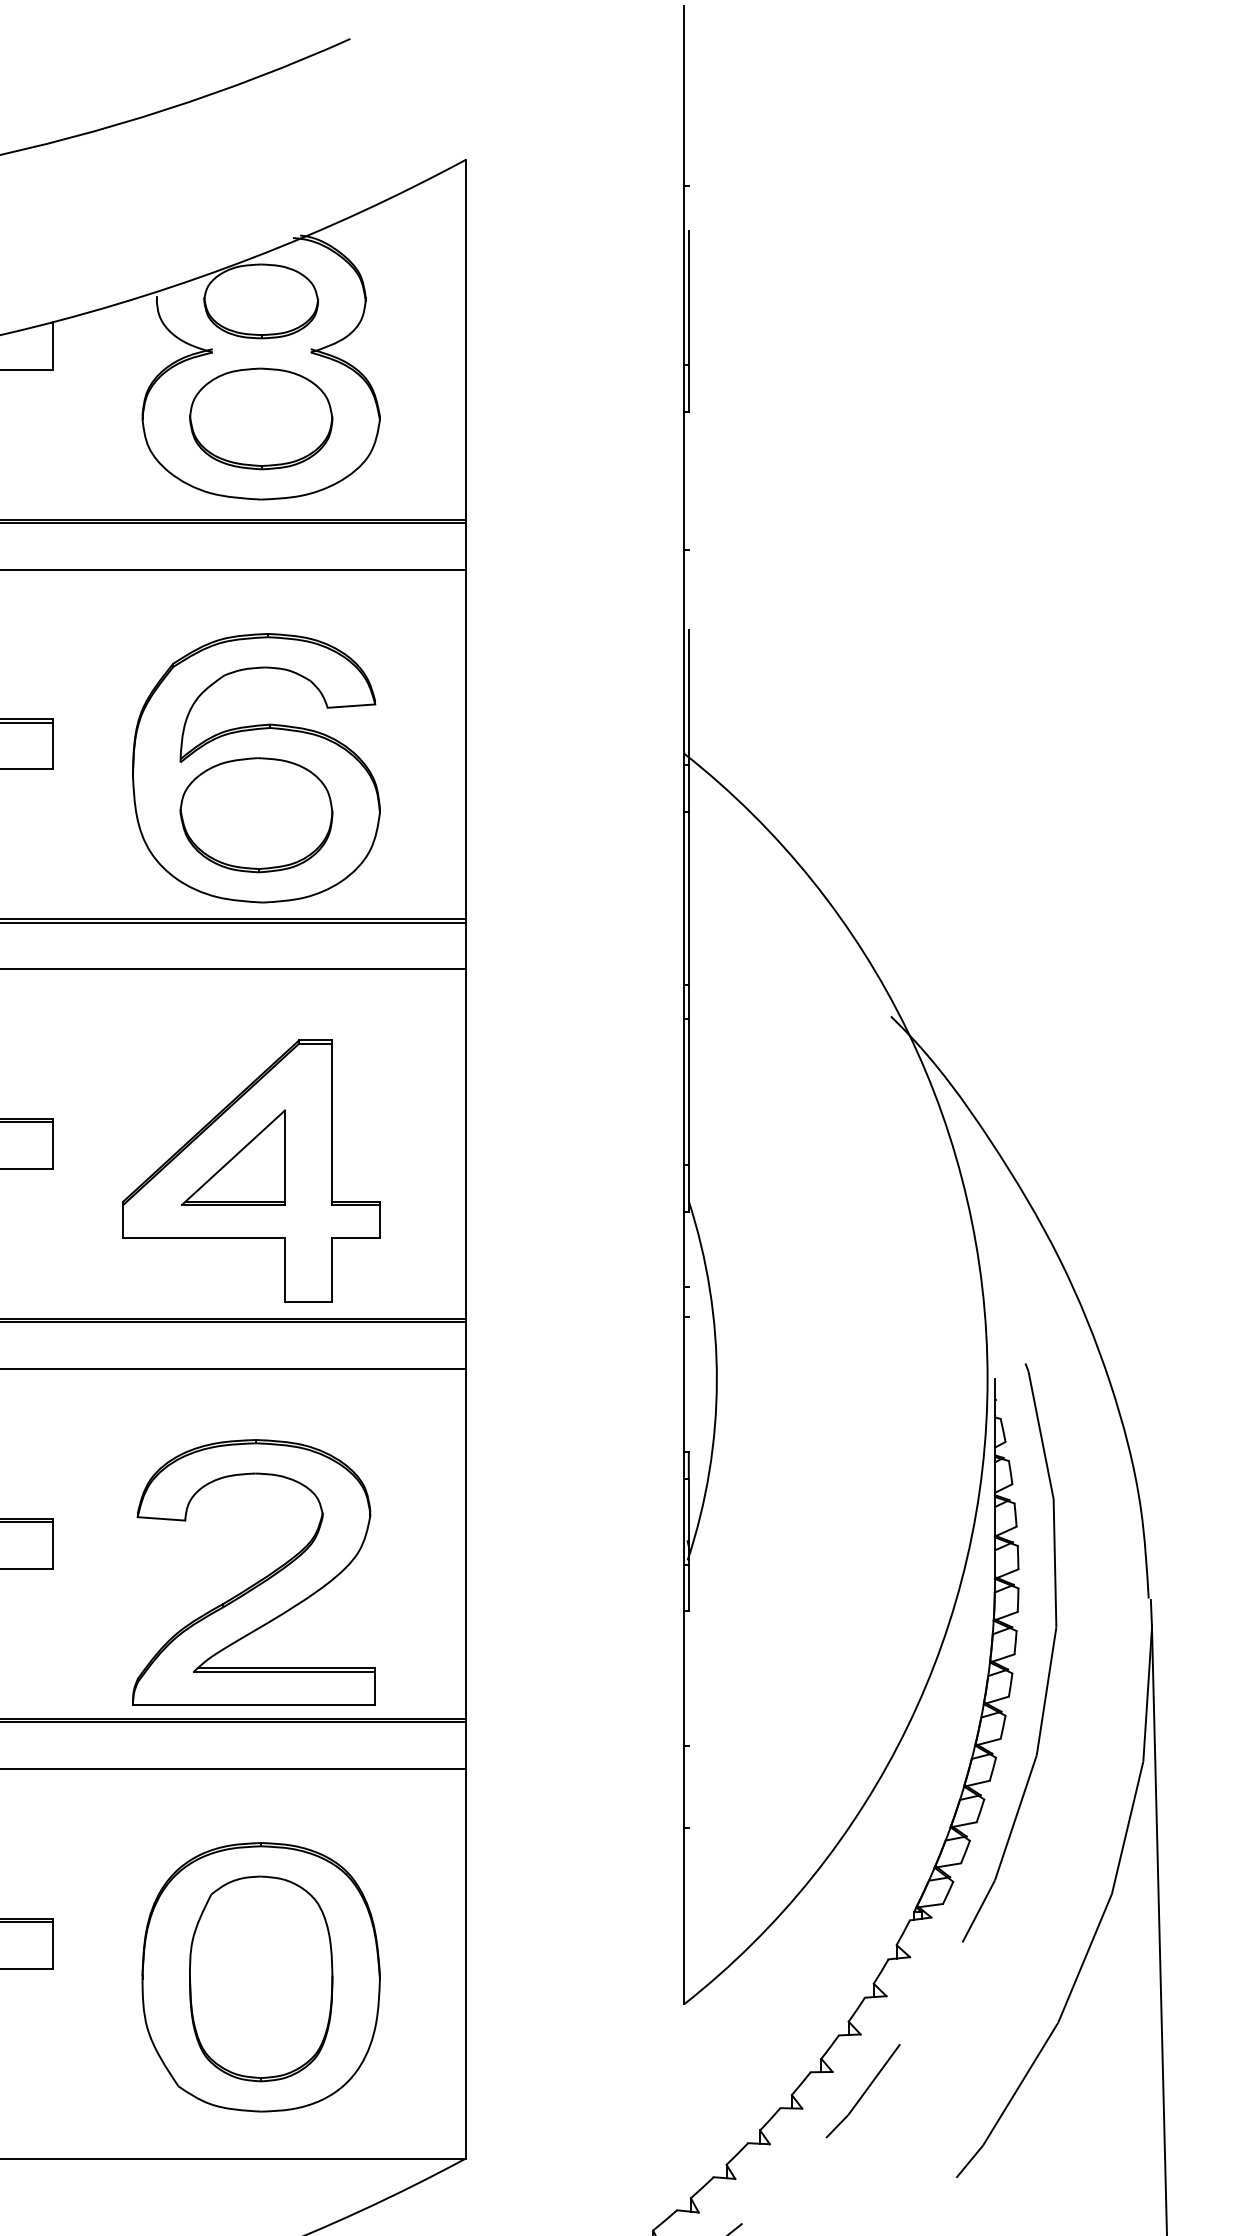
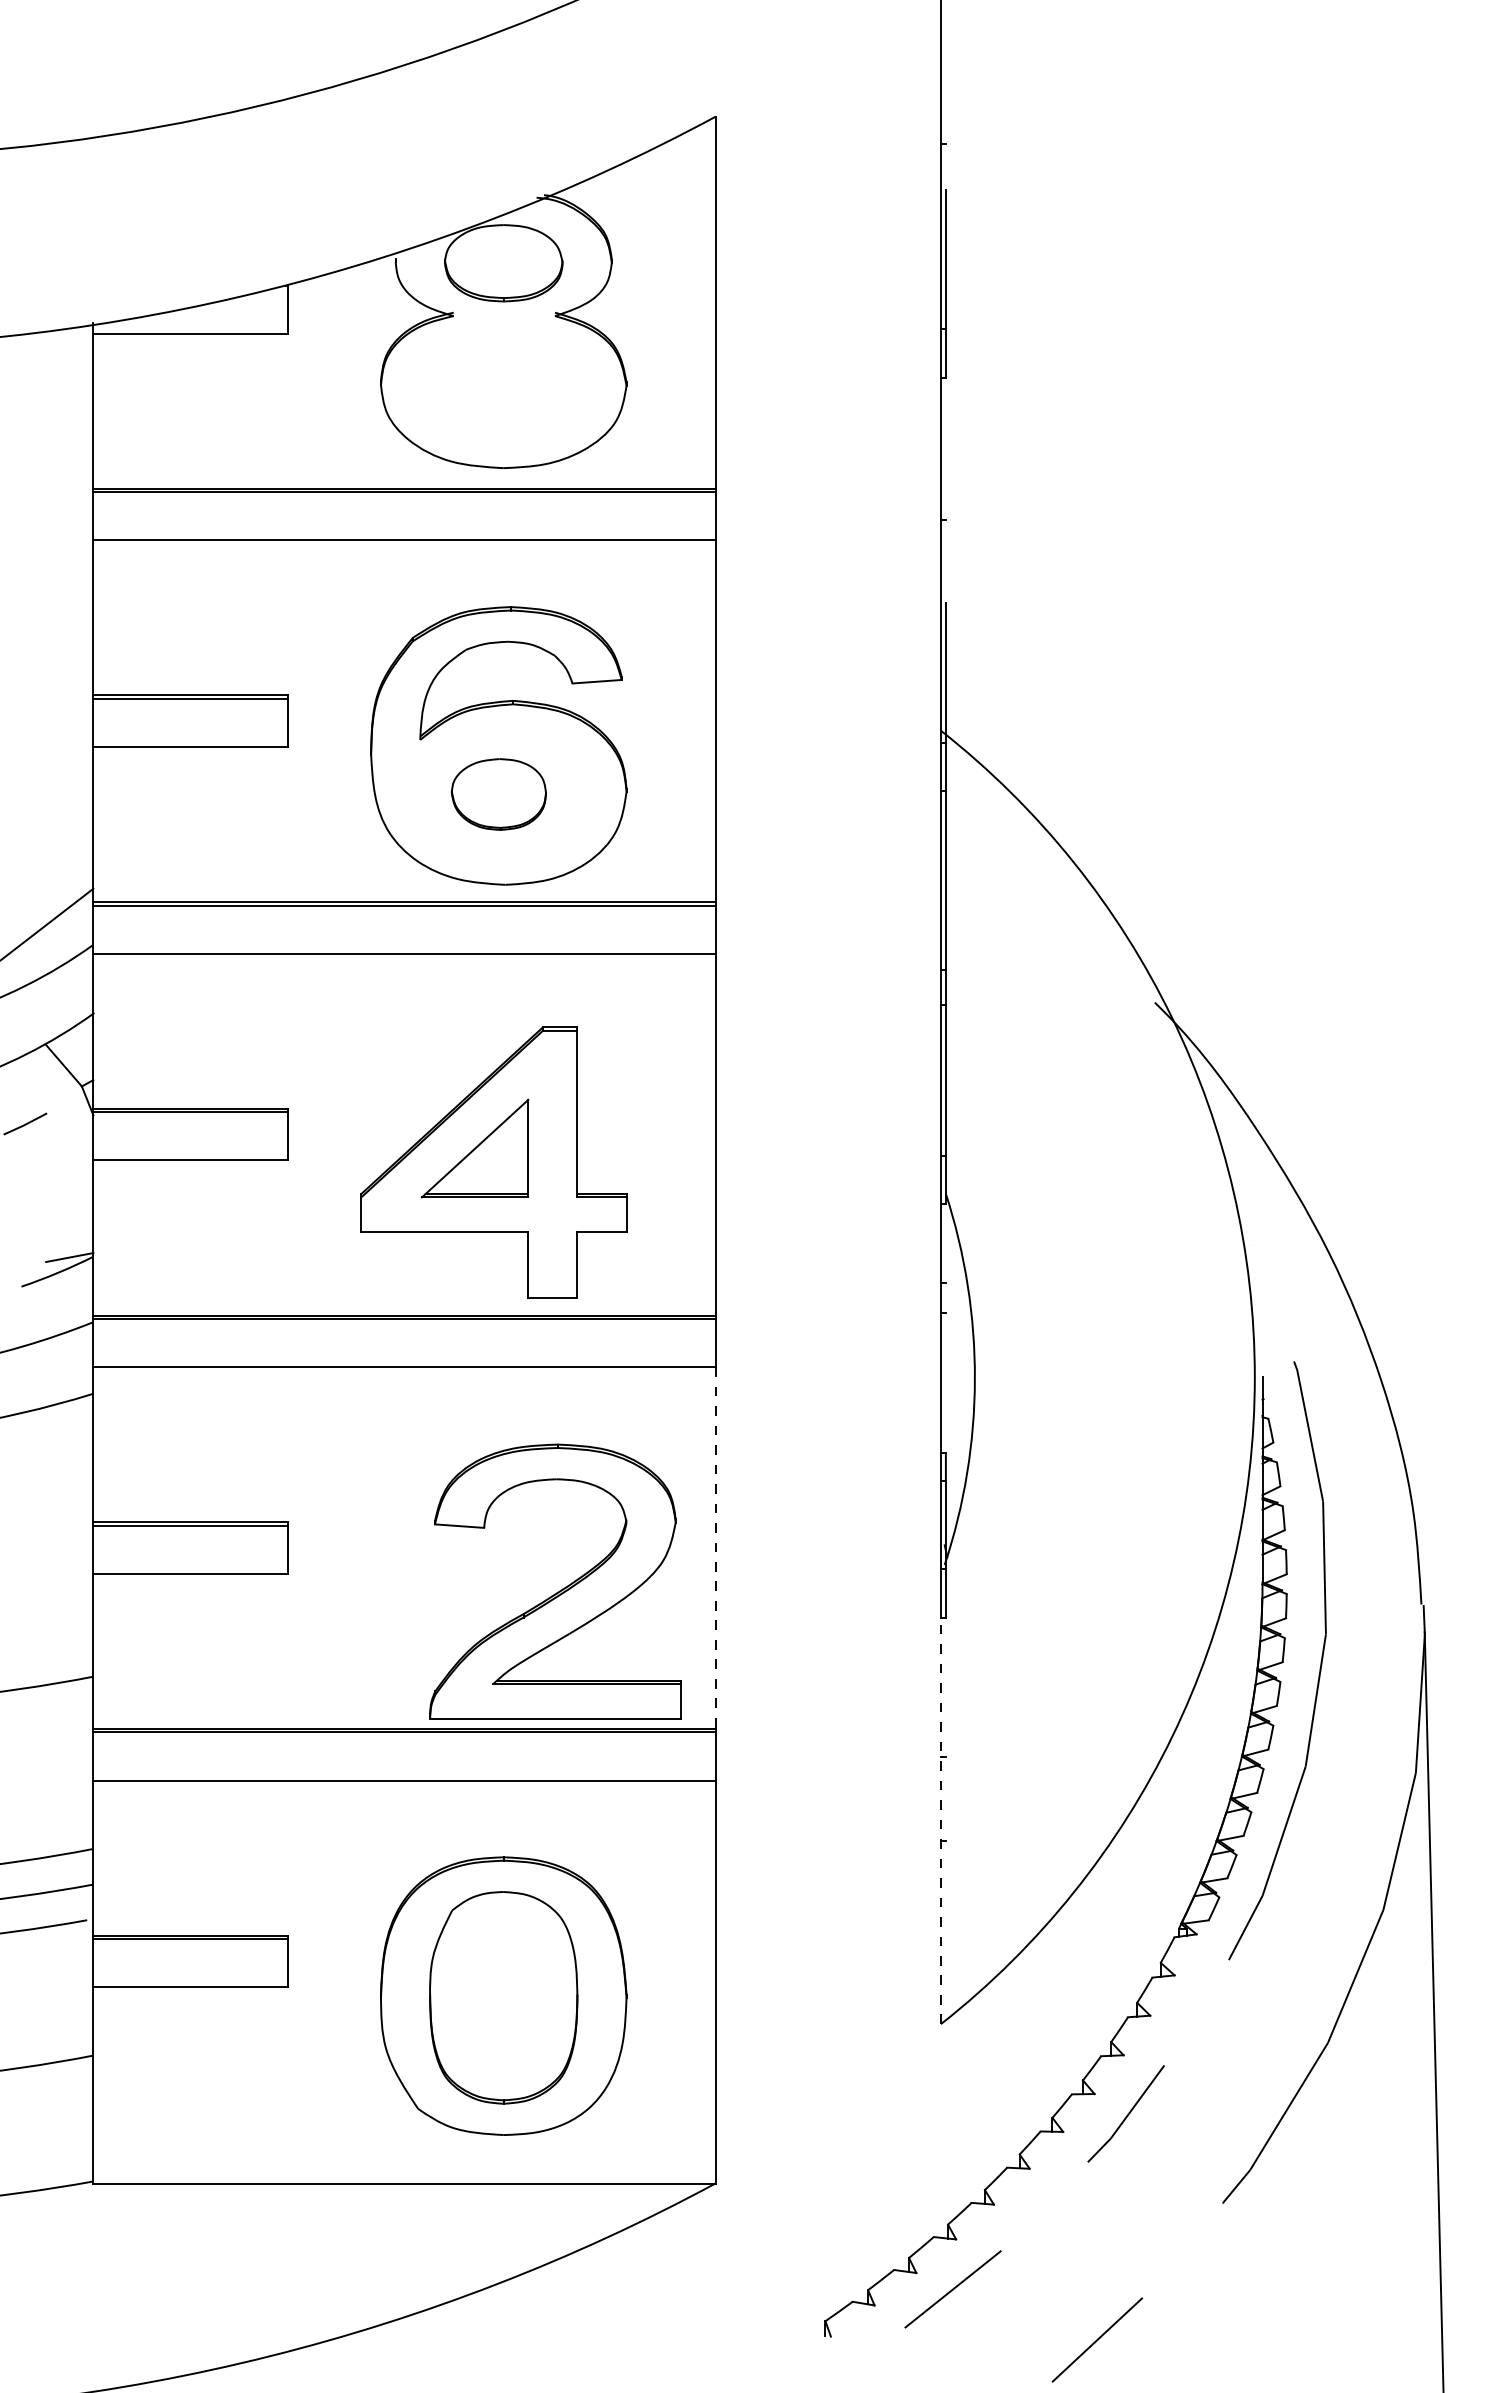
part: (260, 418) -> (503, 384), removed
part: (256, 815) -> (498, 794), size x0.6
line: (466, 1544) -> (715, 1548), solid -> dashed
part: (258, 1581) -> (559, 1590), moved
line: (684, 1807) -> (941, 1820), solid -> dashed

